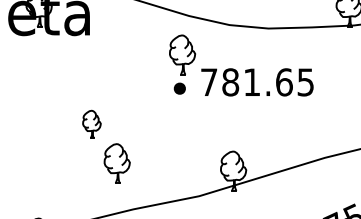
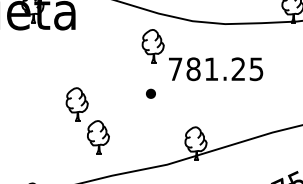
text: (284, 82) -> (238, 69), 781.65 -> 781.25
part: (179, 88) -> (150, 93), moved
part: (91, 124) -> (76, 104), size x1.43

